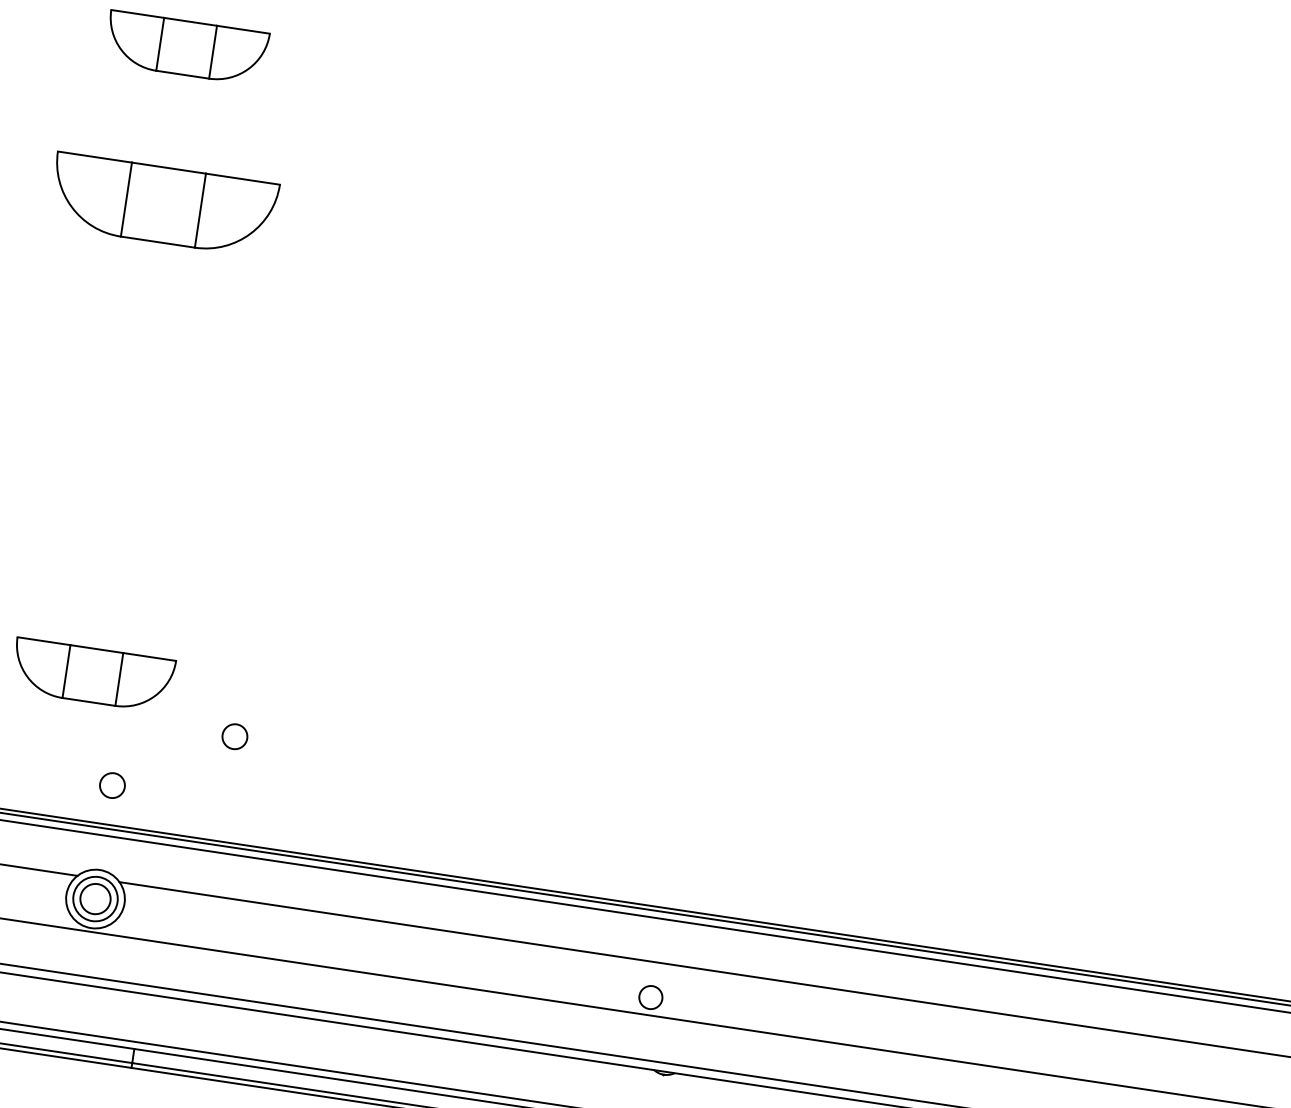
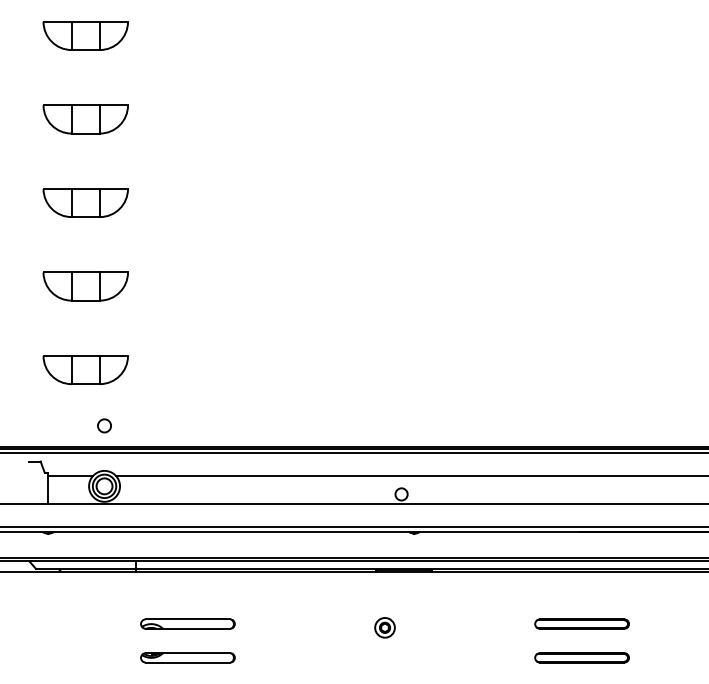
part: (162, 205) -> (85, 119), size x0.71
part: (139, 360) -> (85, 202), added
part: (115, 518) -> (85, 286), added
circle: (234, 735) -> (164, 390), removed

